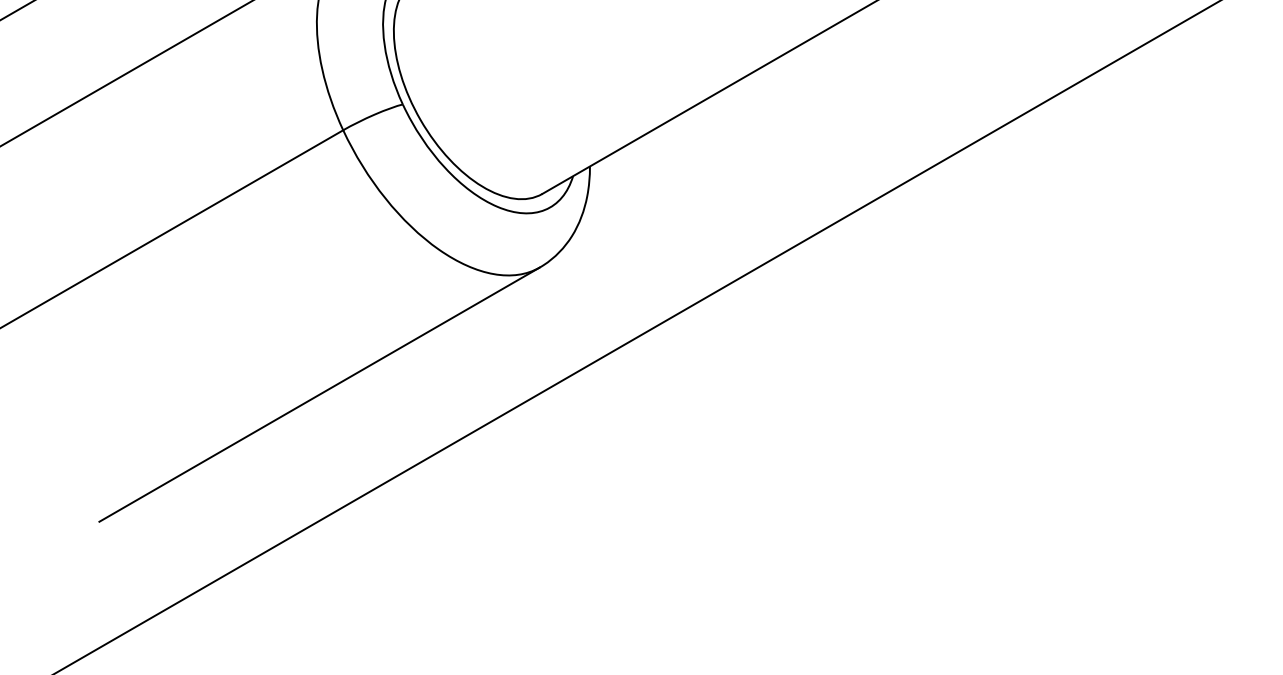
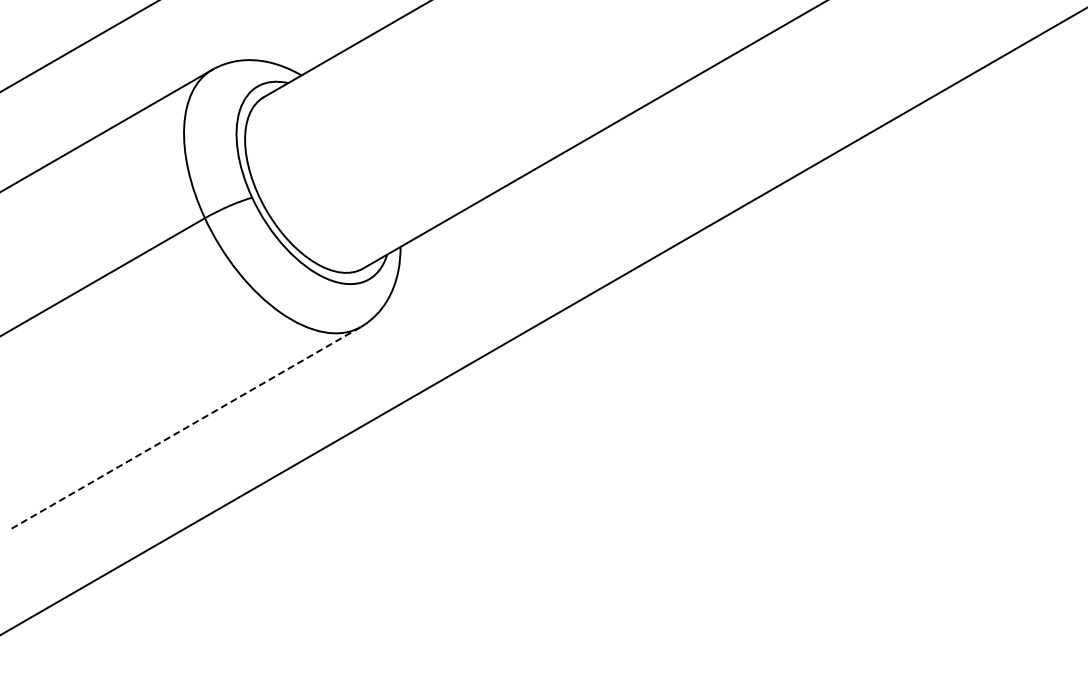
line: (319, 394) -> (186, 427), solid -> dashed

